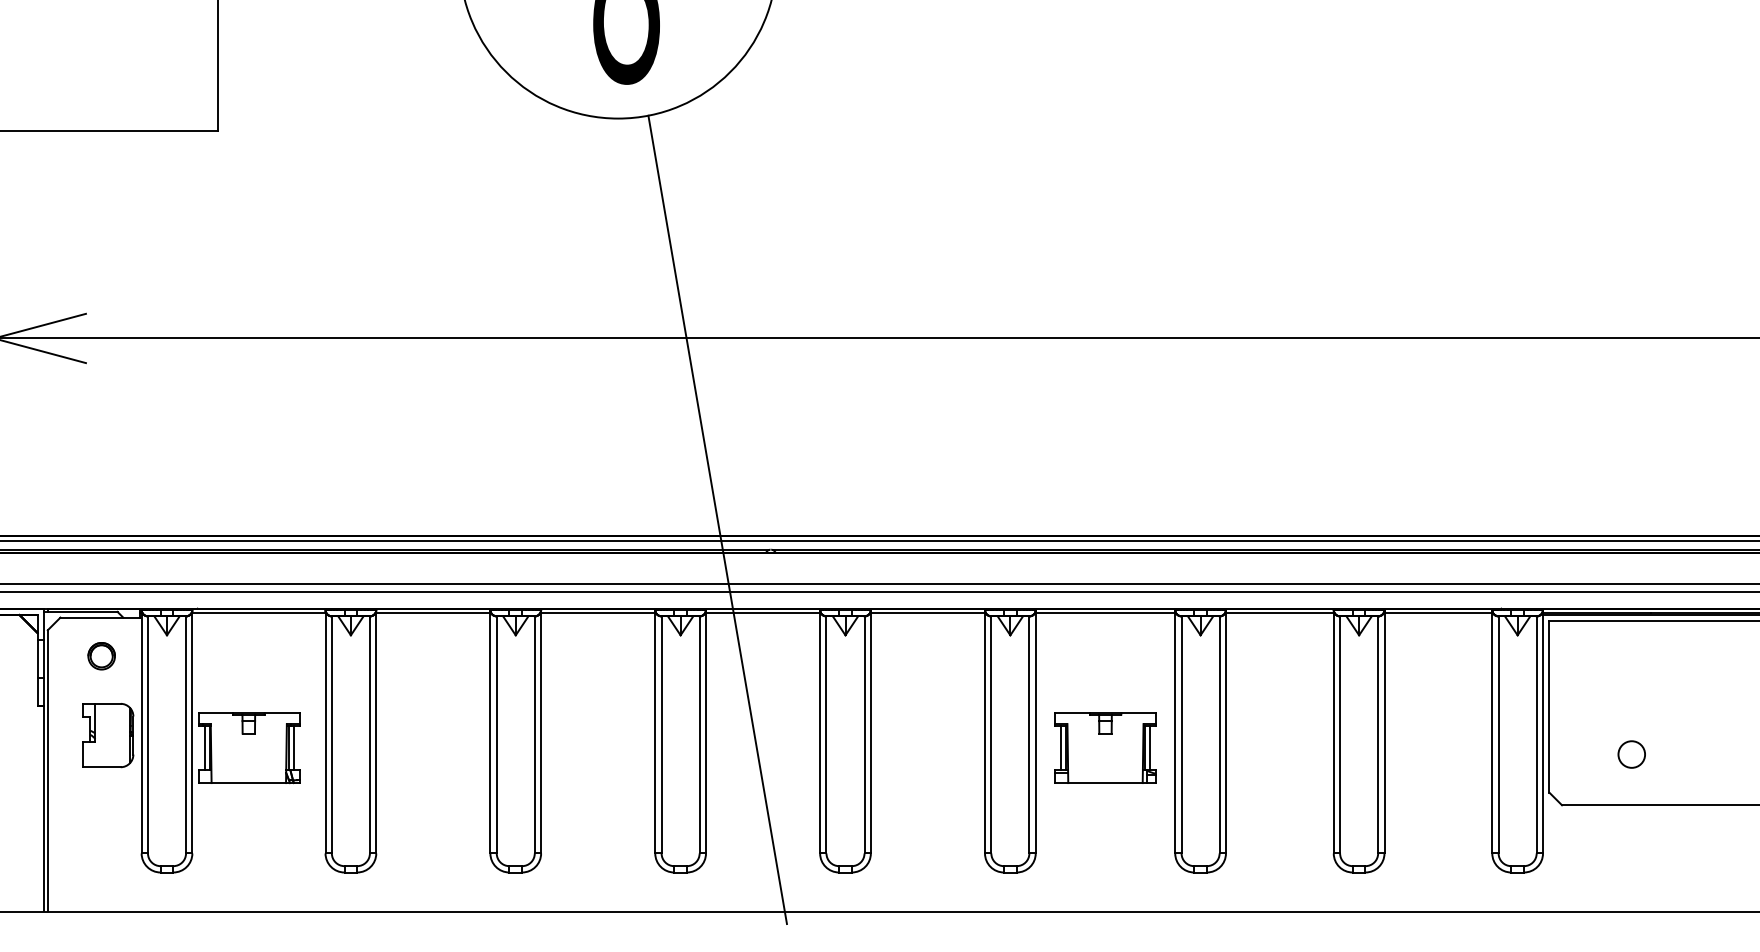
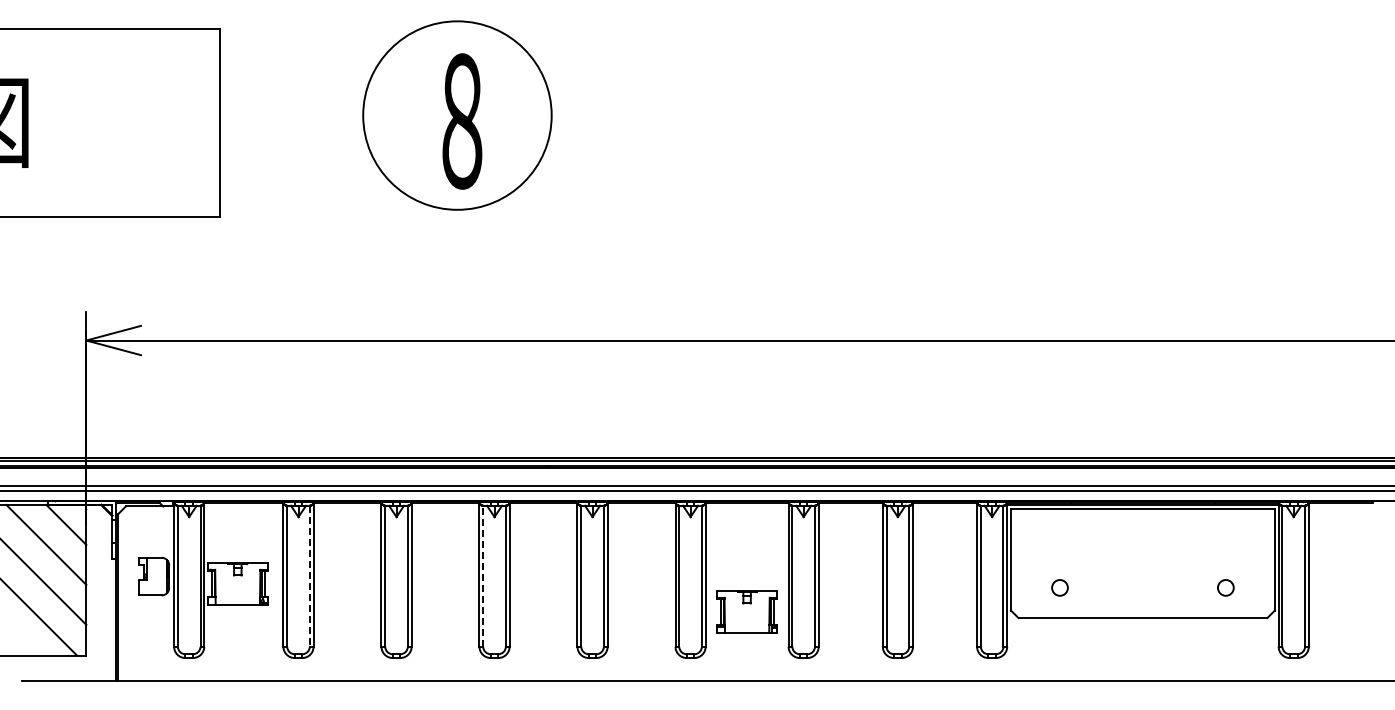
line: (717, 520) -> (516, 448), removed
part: (101, 656) -> (150, 529), removed
line: (662, 733) -> (483, 575), solid -> dashed
line: (369, 735) -> (309, 576), solid -> dashed
part: (1104, 747) -> (746, 611), moved

